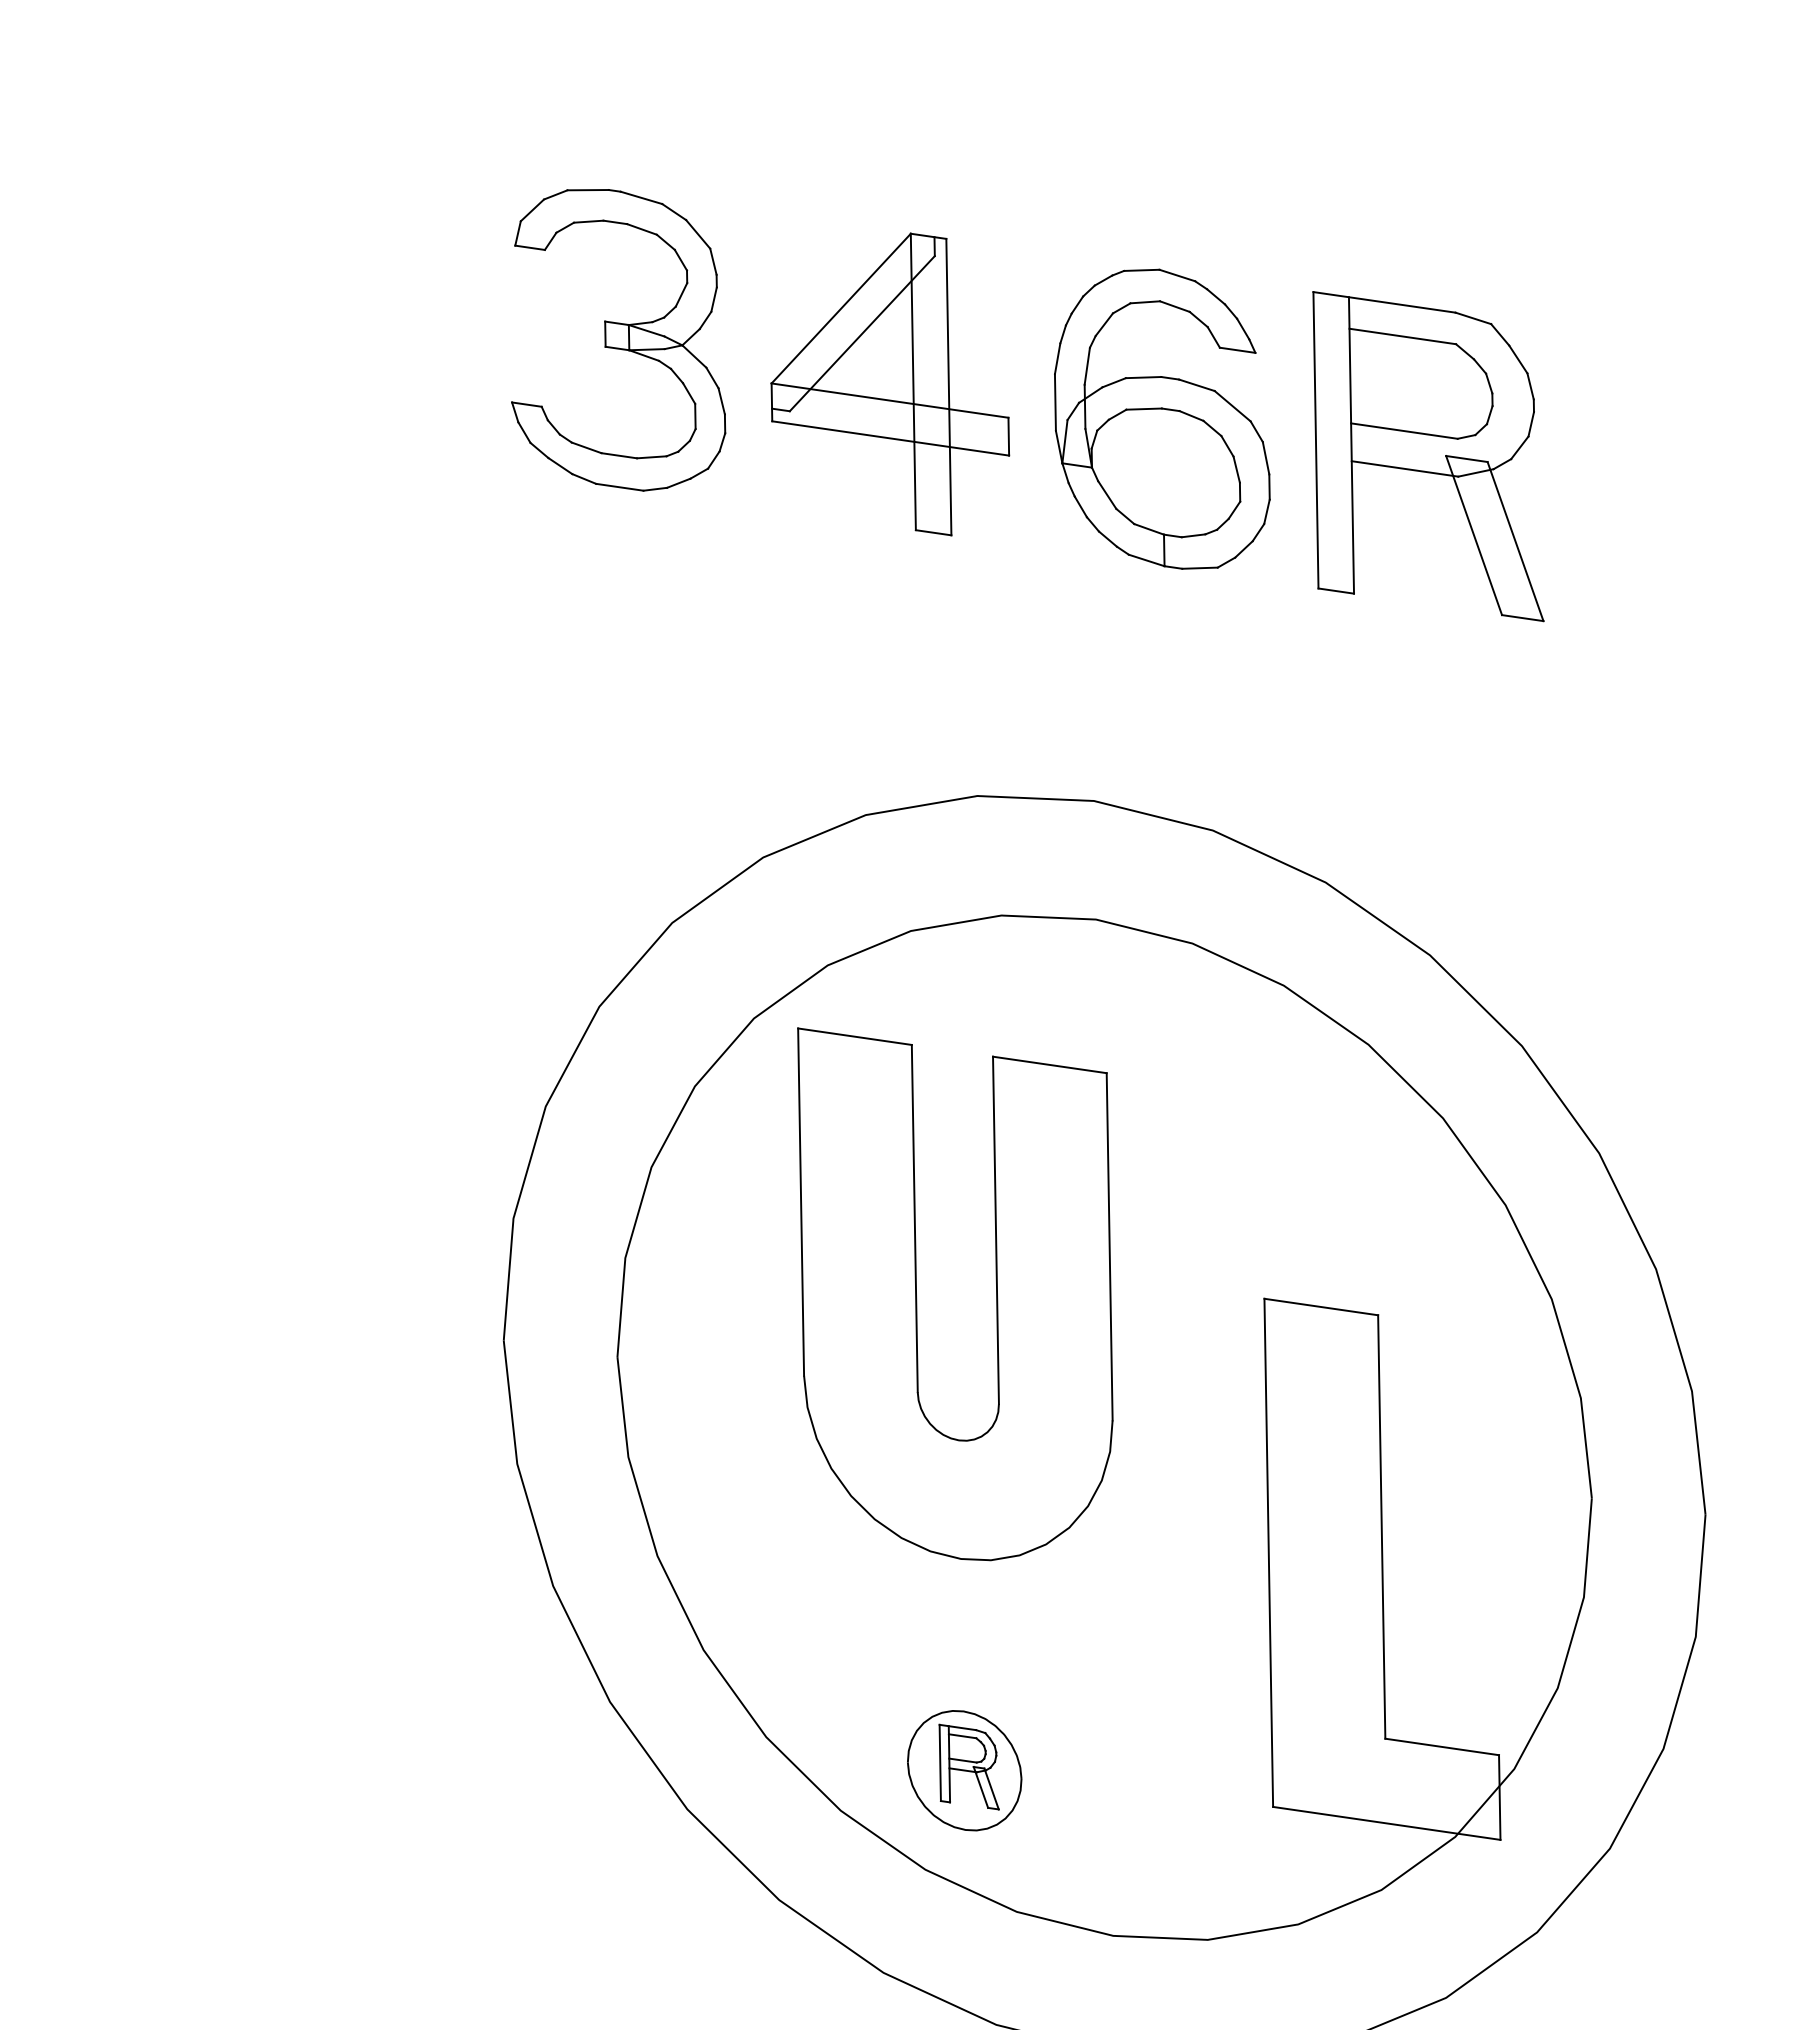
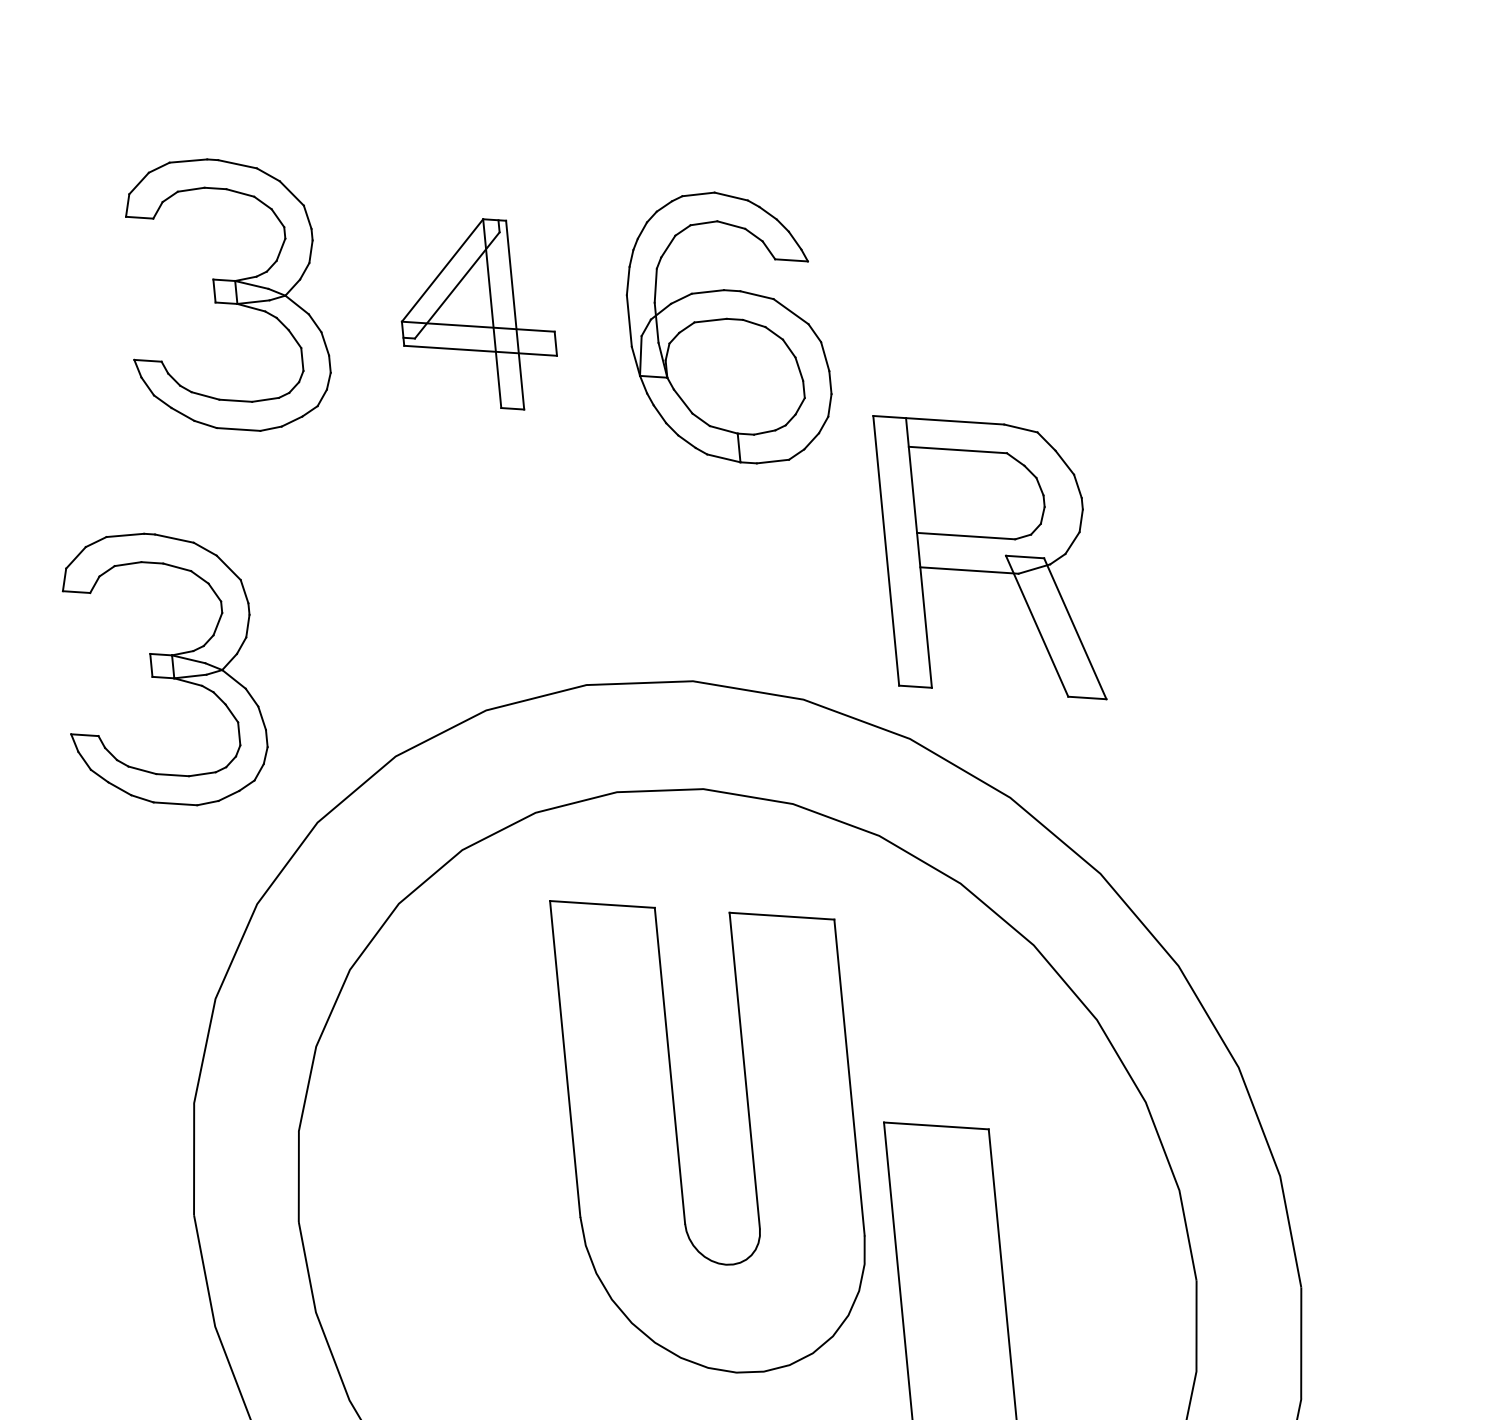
part: (890, 384) -> (477, 316), size x0.7
part: (1428, 456) -> (989, 557), moved
part: (517, 743) -> (163, 670), added
part: (917, 1298) -> (678, 1138), moved

